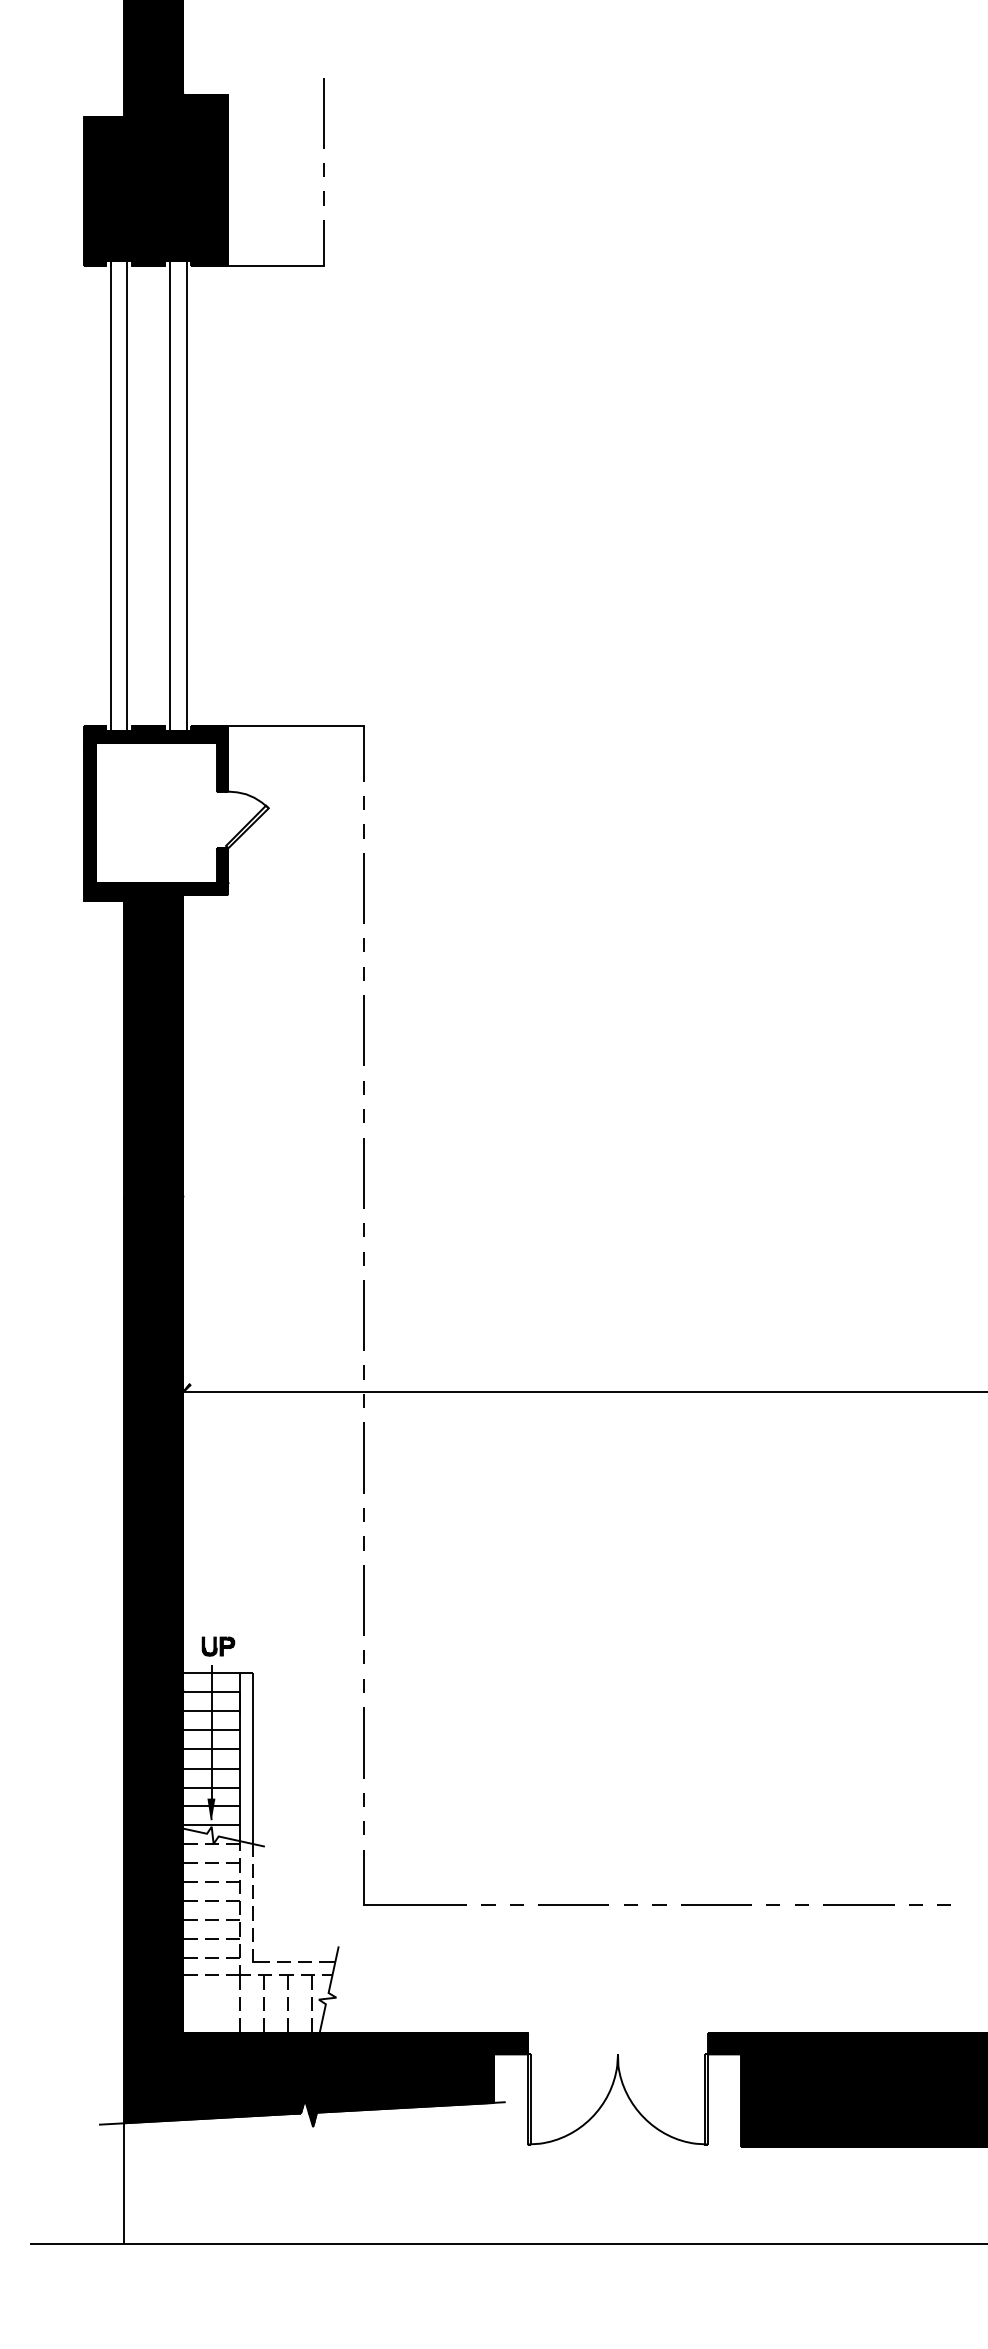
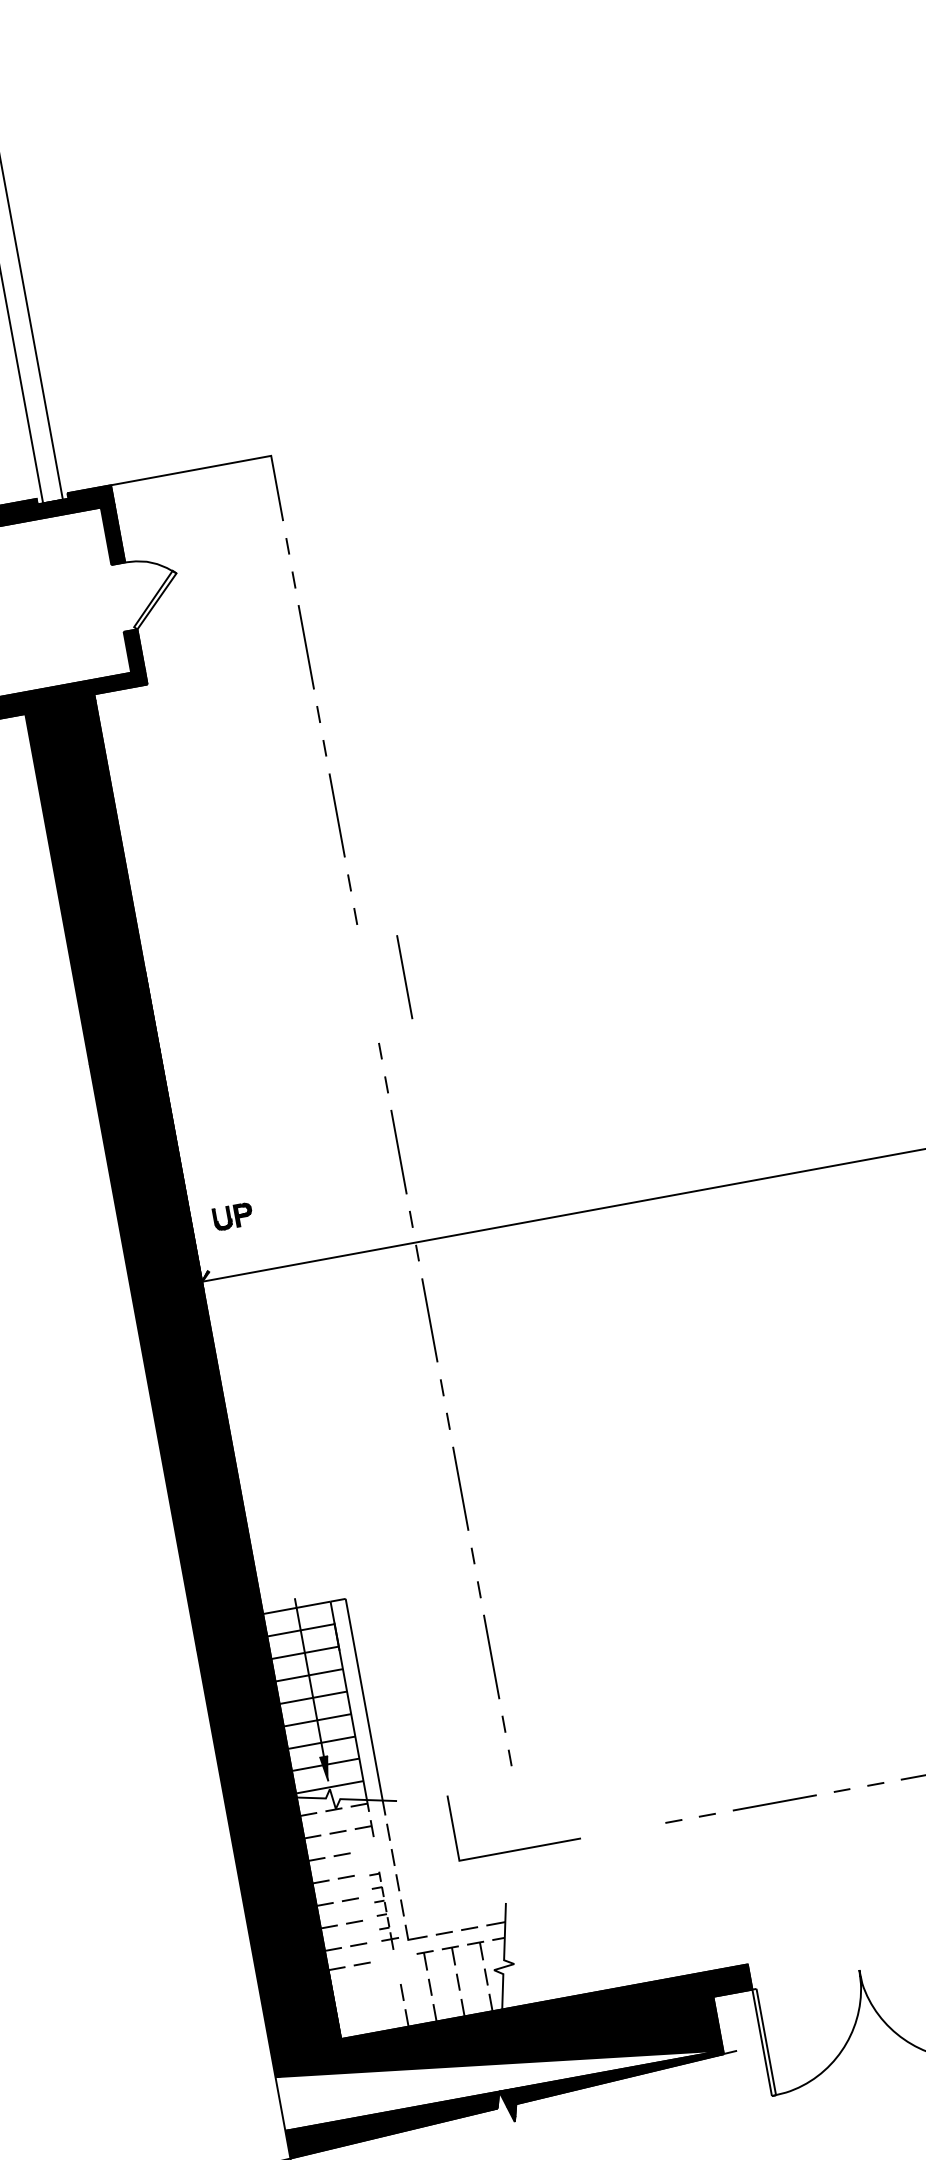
line: (363, 1173) -> (404, 977), moved
part: (218, 1646) -> (233, 1216), moved
line: (414, 1904) -> (519, 1849), moved
part: (238, 1934) -> (384, 1910), size x0.6
fill: (308, 2076) -> (498, 2063), removed

